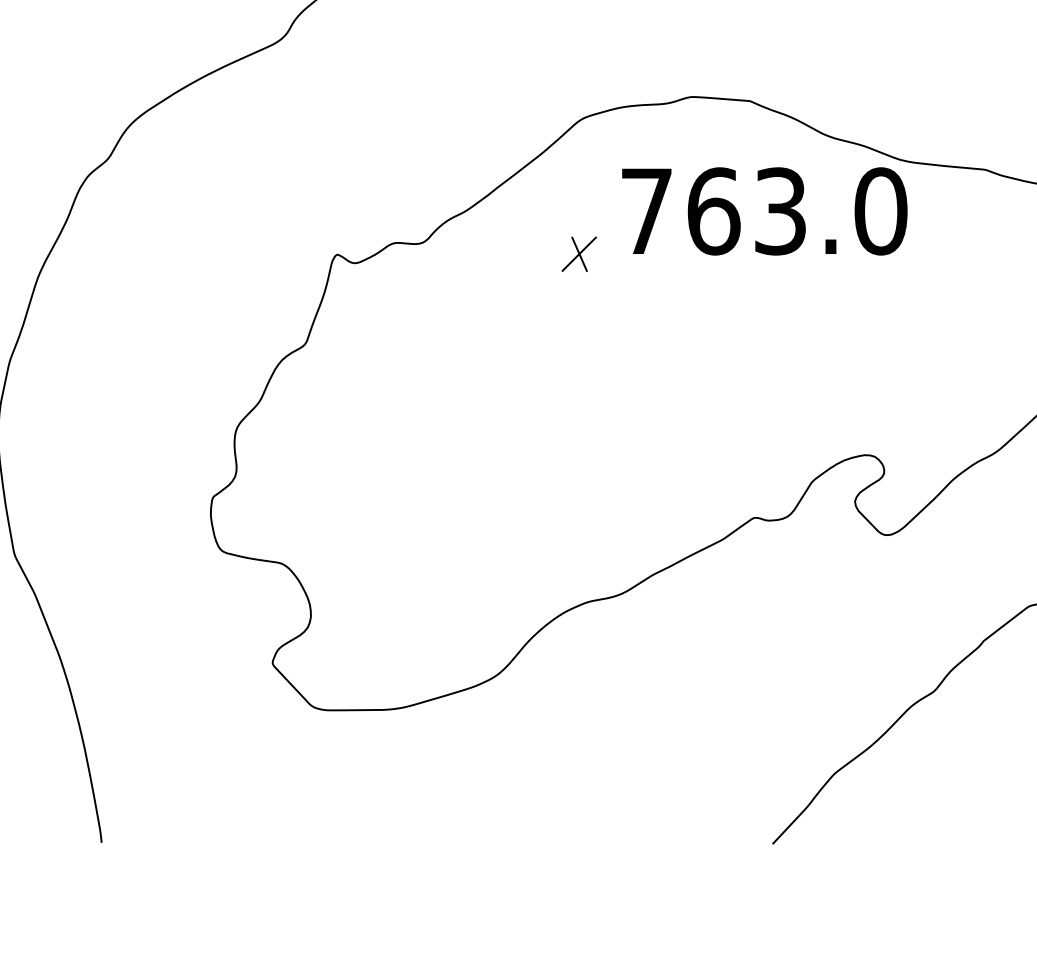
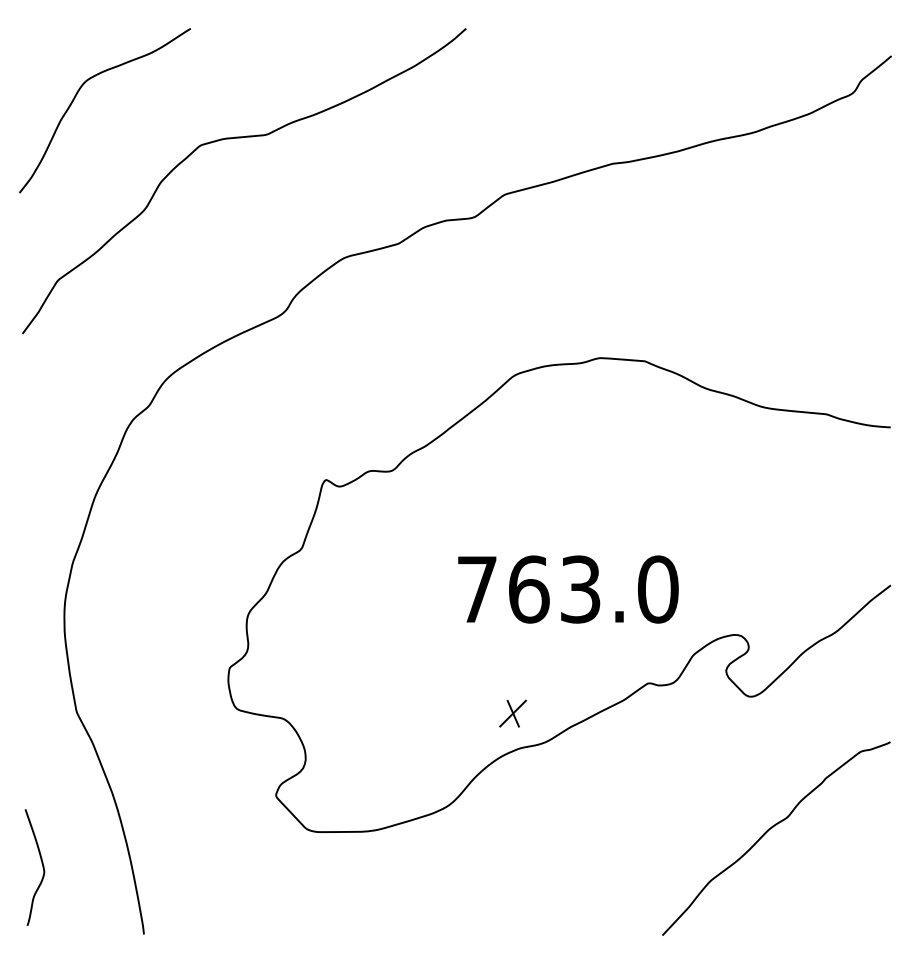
text: (764, 211) -> (568, 589), moved
part: (578, 254) -> (512, 713), moved

